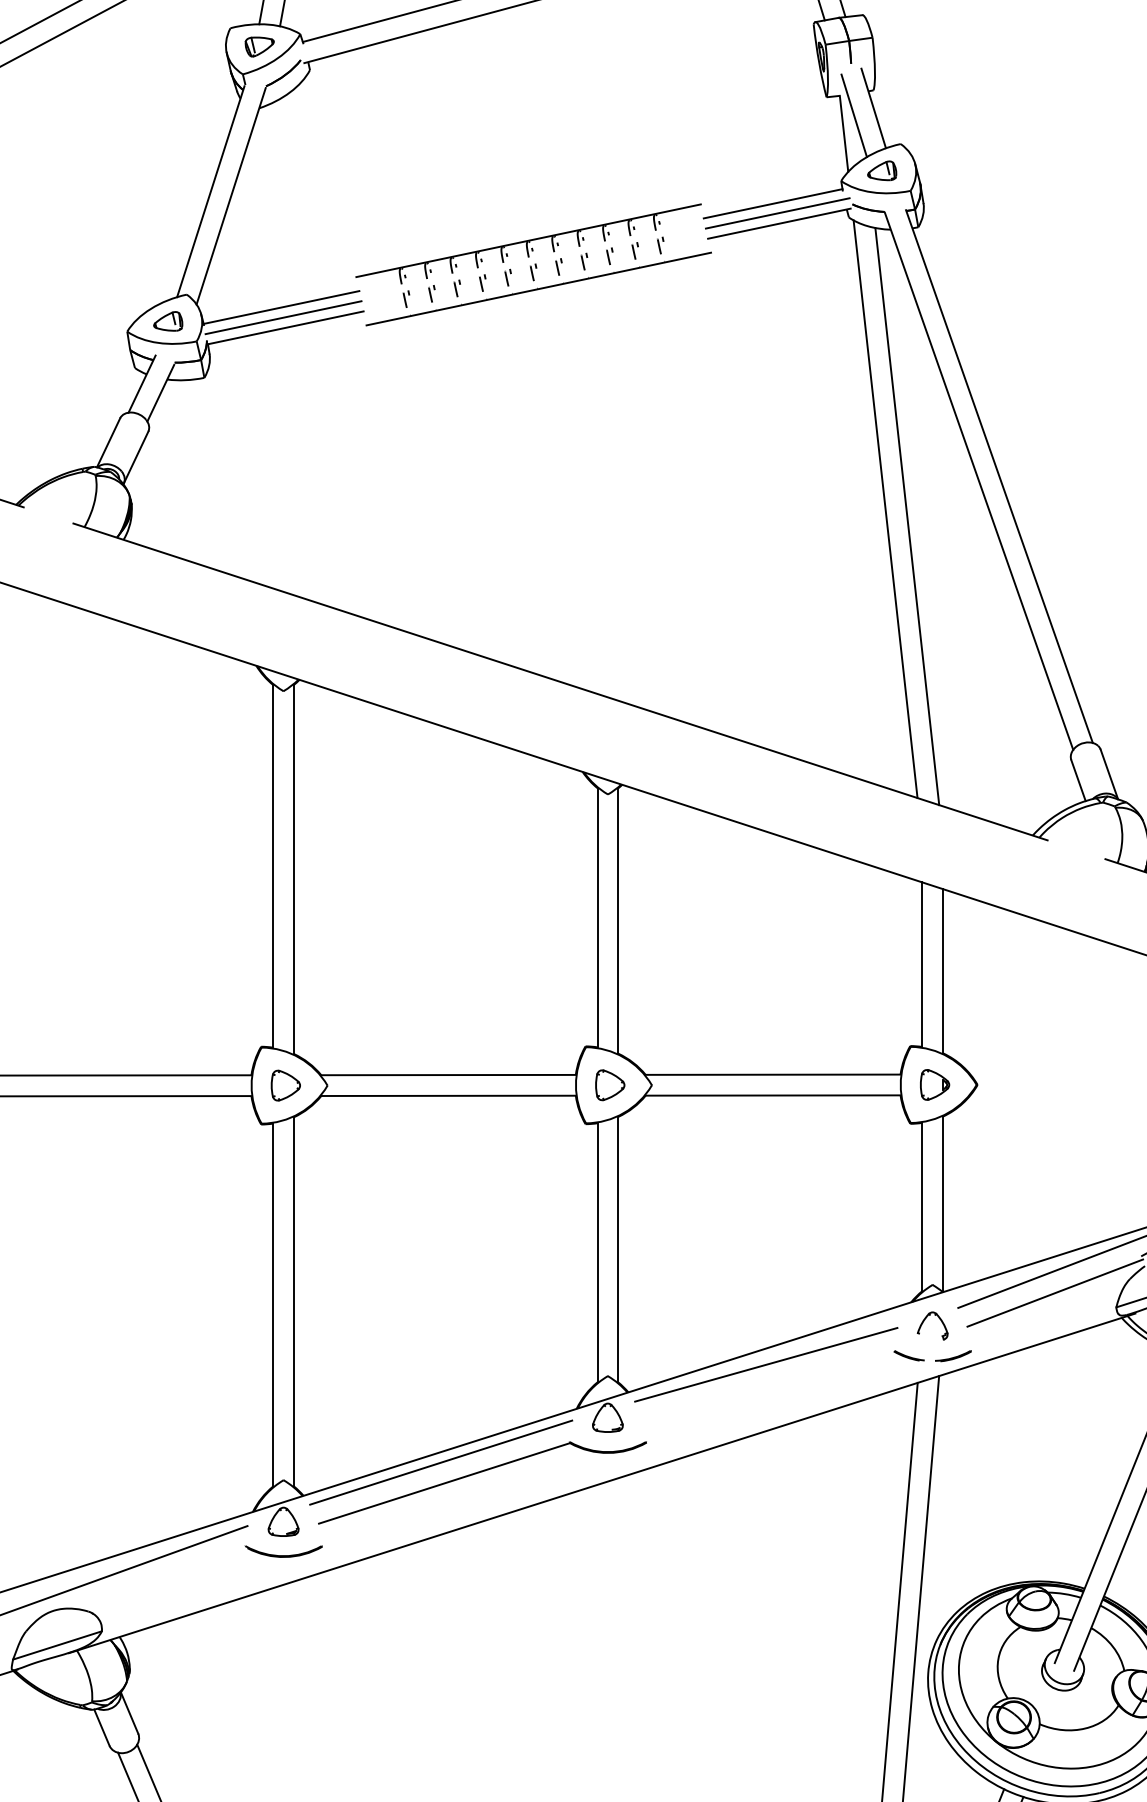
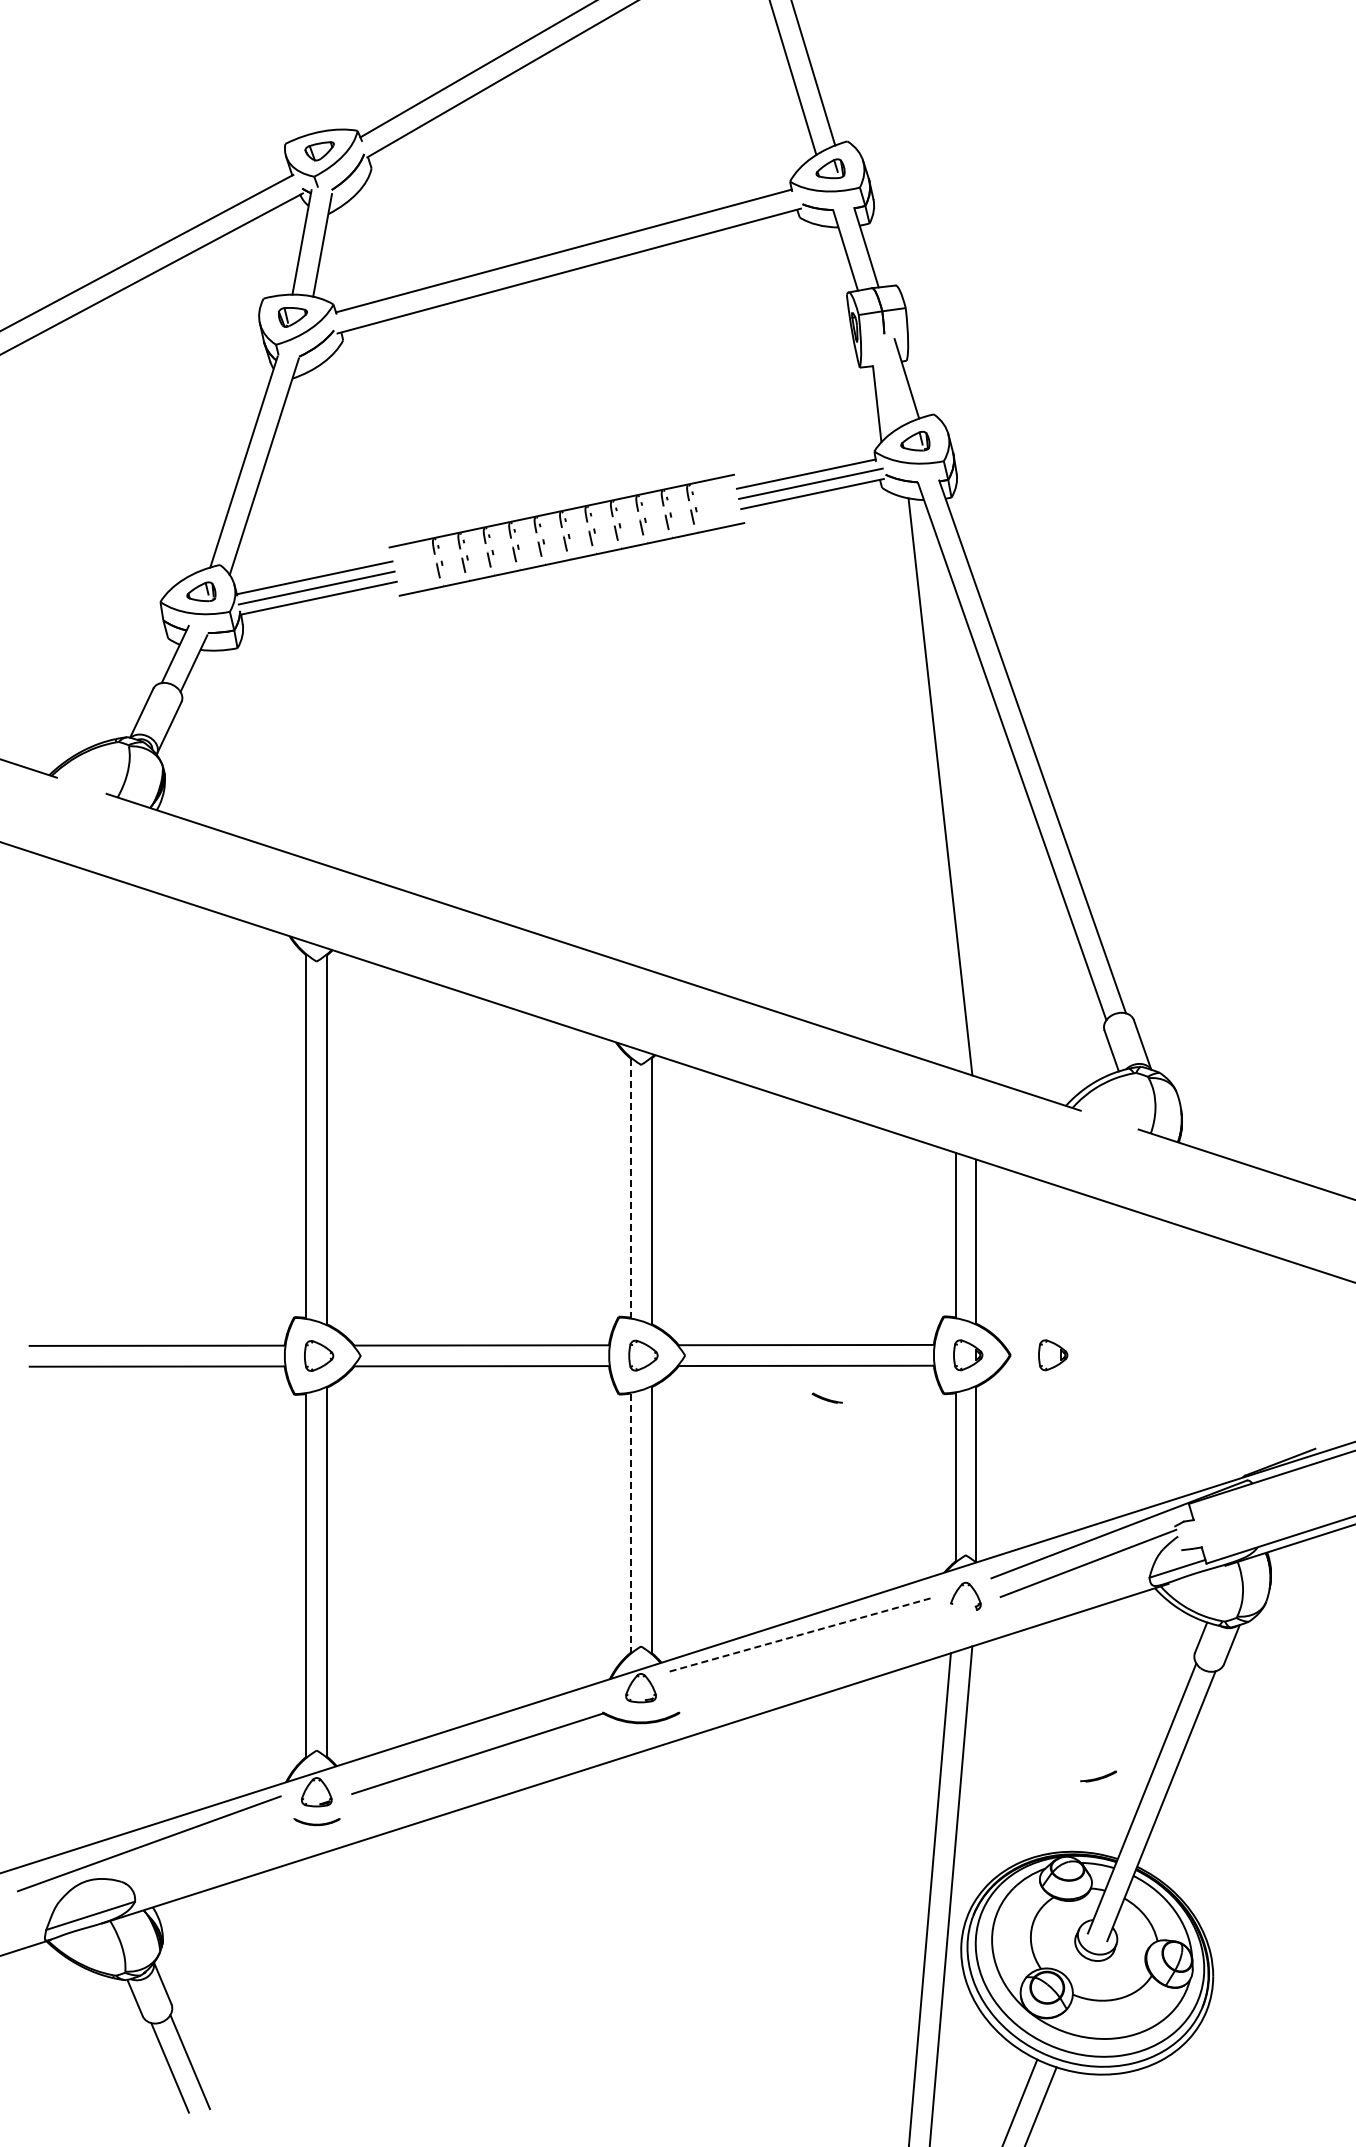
line: (854, 115) -> (887, 385), removed
line: (885, 509) -> (918, 779), removed
line: (597, 918) -> (630, 1188), solid -> dashed
part: (1020, 1085) -> (1053, 1355), added
line: (597, 1253) -> (630, 1523), solid -> dashed
part: (908, 1355) -> (826, 1397), moved
part: (953, 1356) -> (1098, 1776), moved
line: (765, 1365) -> (798, 1635), solid -> dashed
line: (441, 1462) -> (474, 1732), removed
part: (283, 1551) -> (316, 1821), size x0.6

